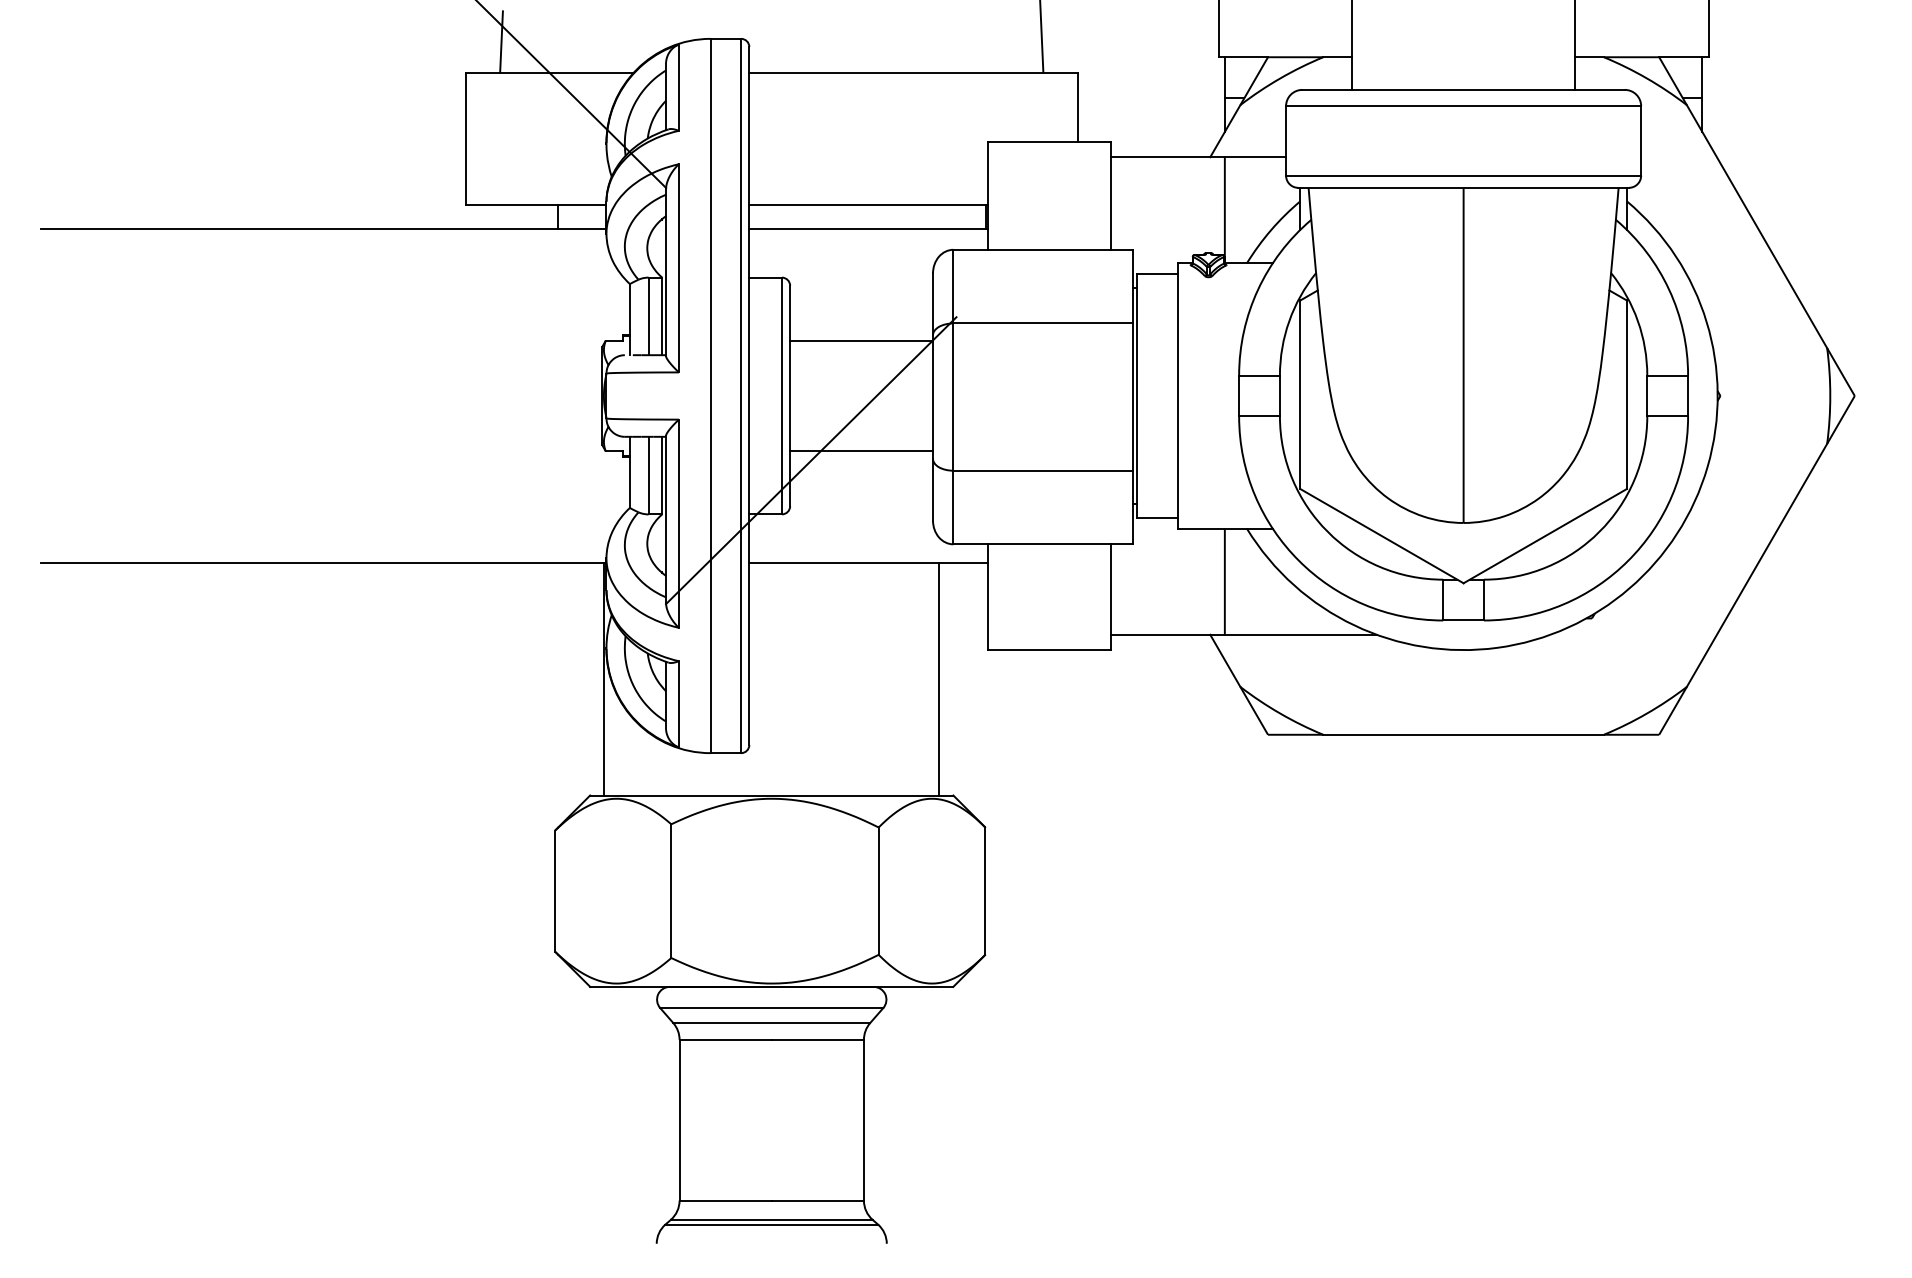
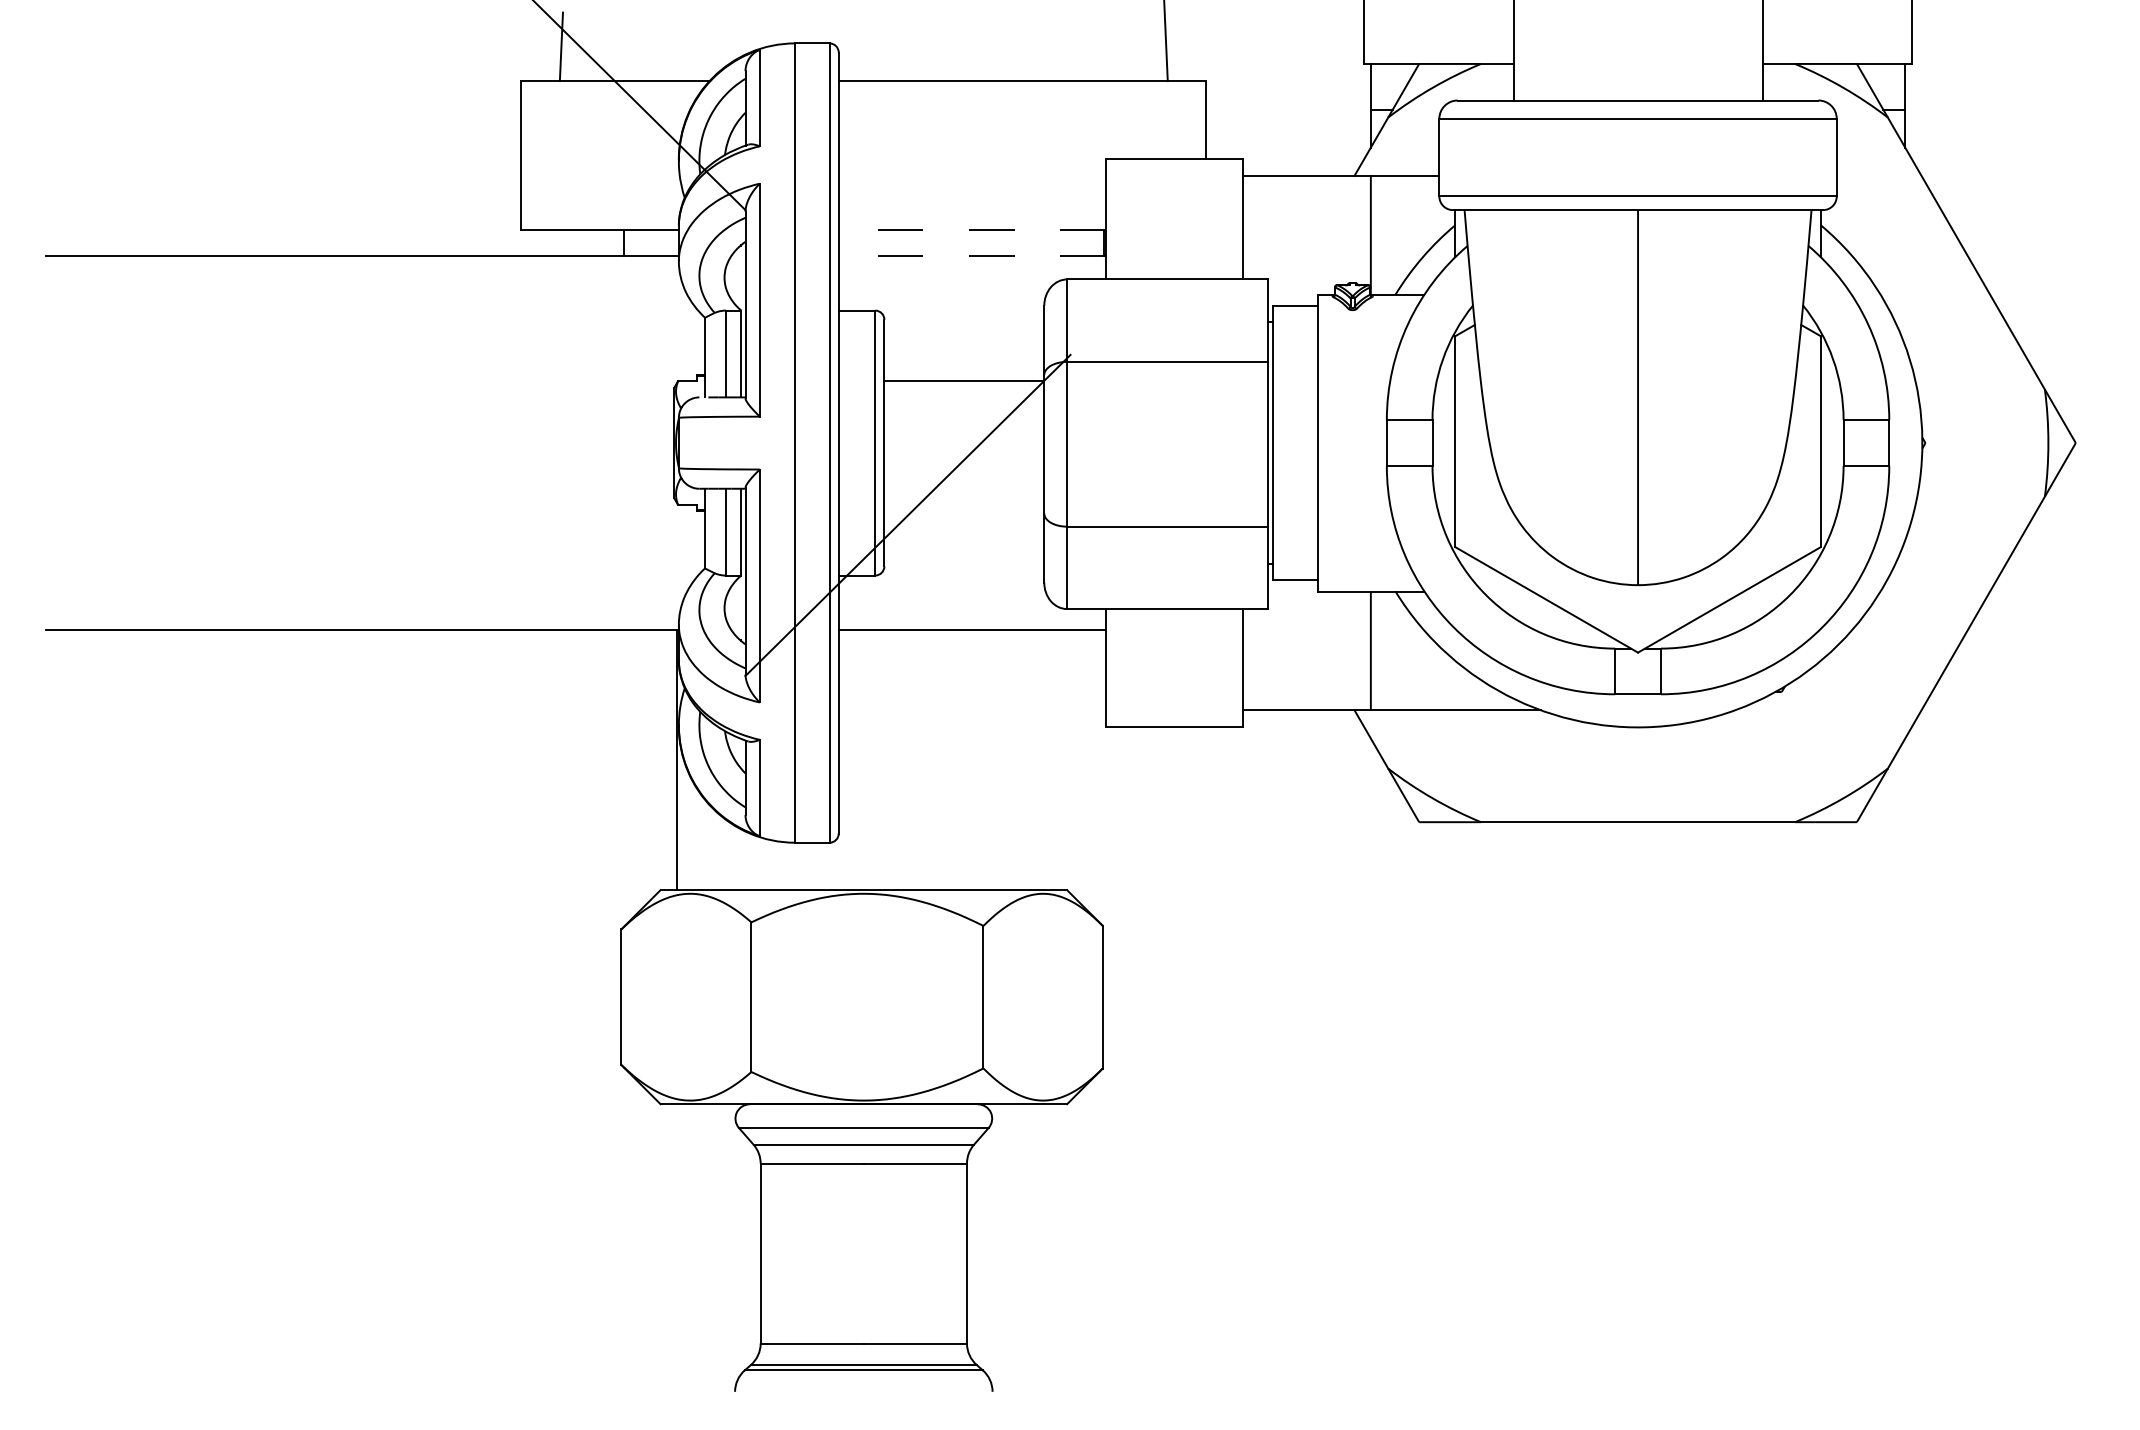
line: (868, 205) -> (972, 229), solid -> dashed
line: (868, 228) -> (972, 255), solid -> dashed
line: (861, 450) -> (964, 504), removed
line: (939, 679) -> (1051, 760), removed

